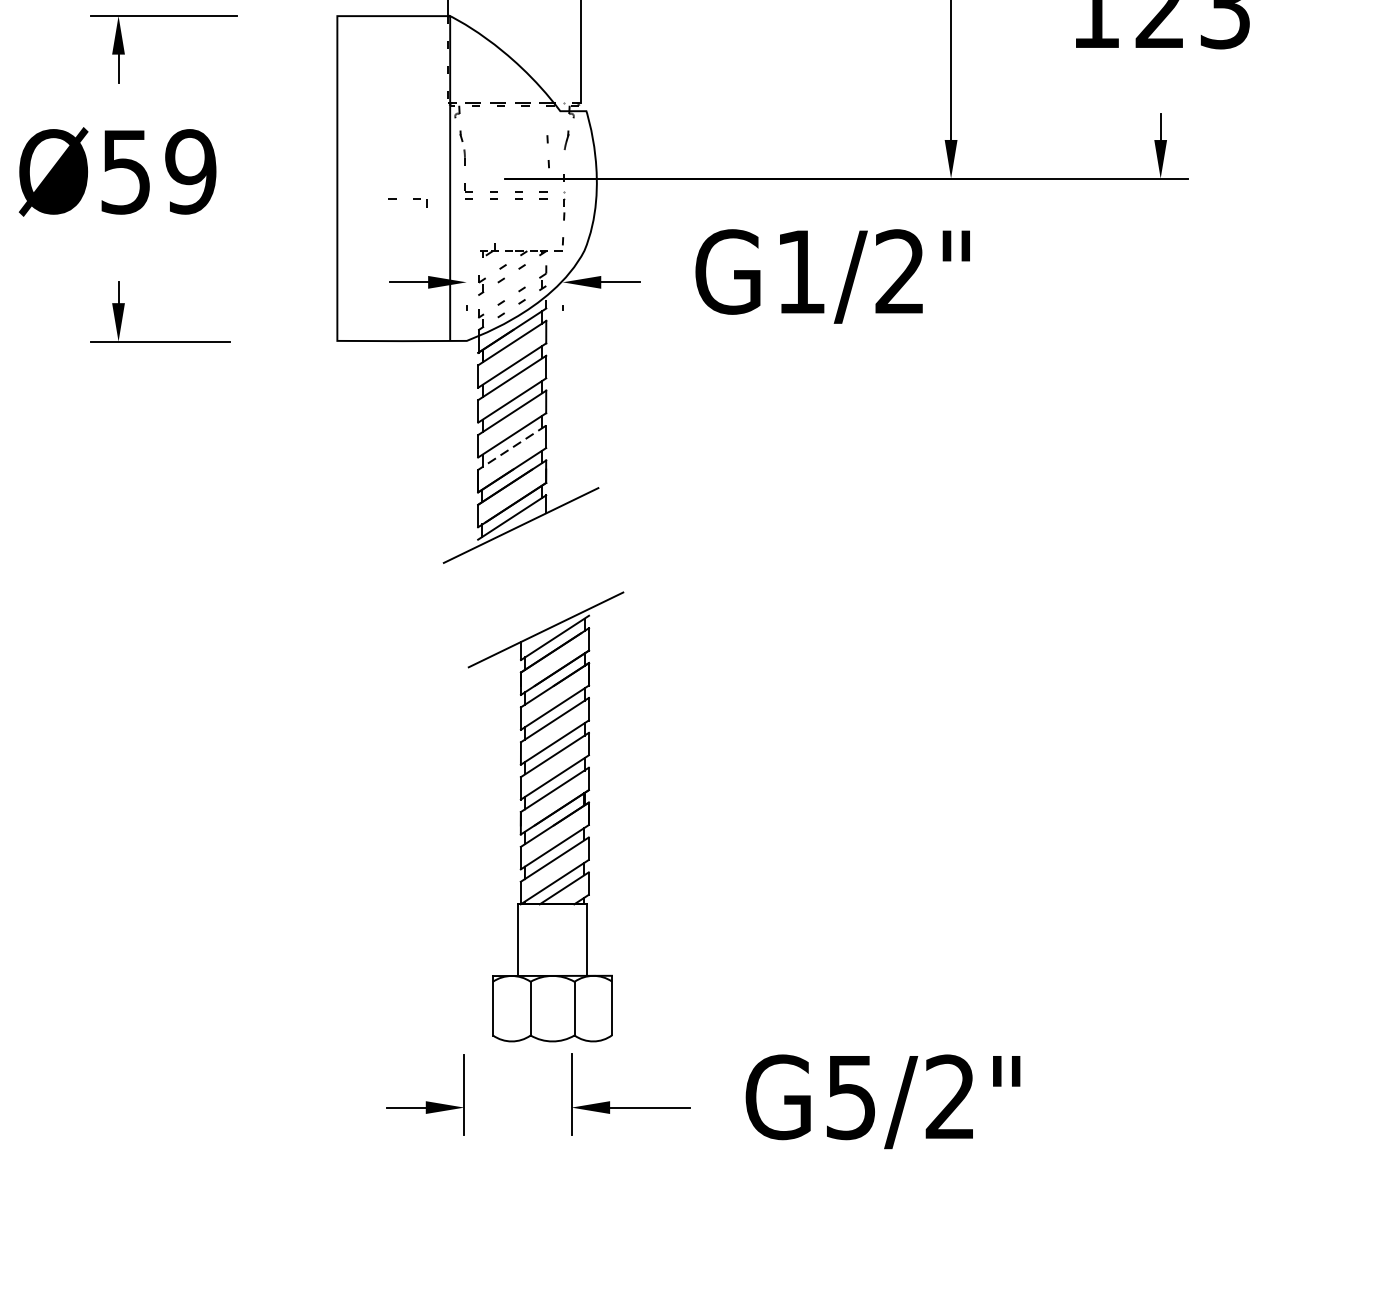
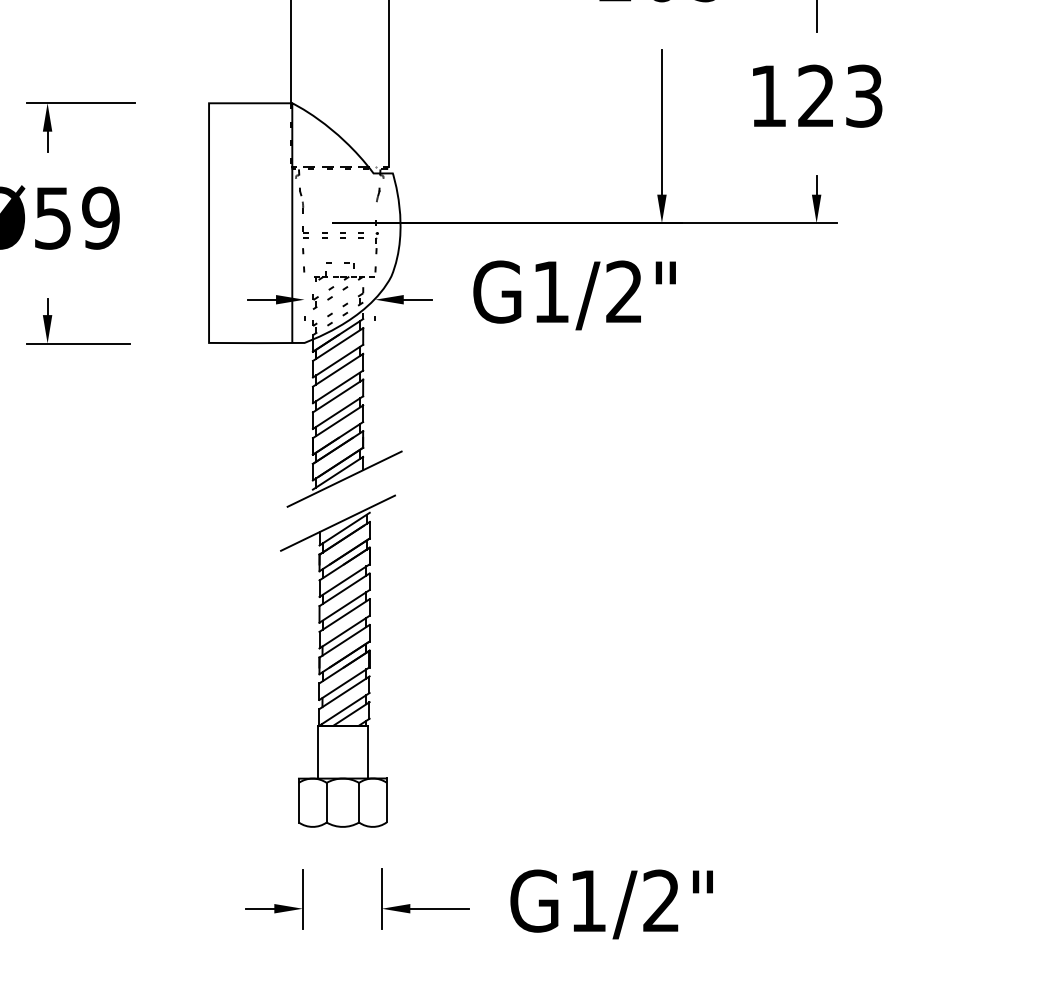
line: (548, 143) -> (303, 254), moved
part: (408, 203) -> (340, 265), moved
line: (512, 447) -> (338, 421), dashed -> solid
part: (545, 815) -> (337, 660), moved
text: (850, 1097) -> (587, 901), G5/2" -> G1/2"

